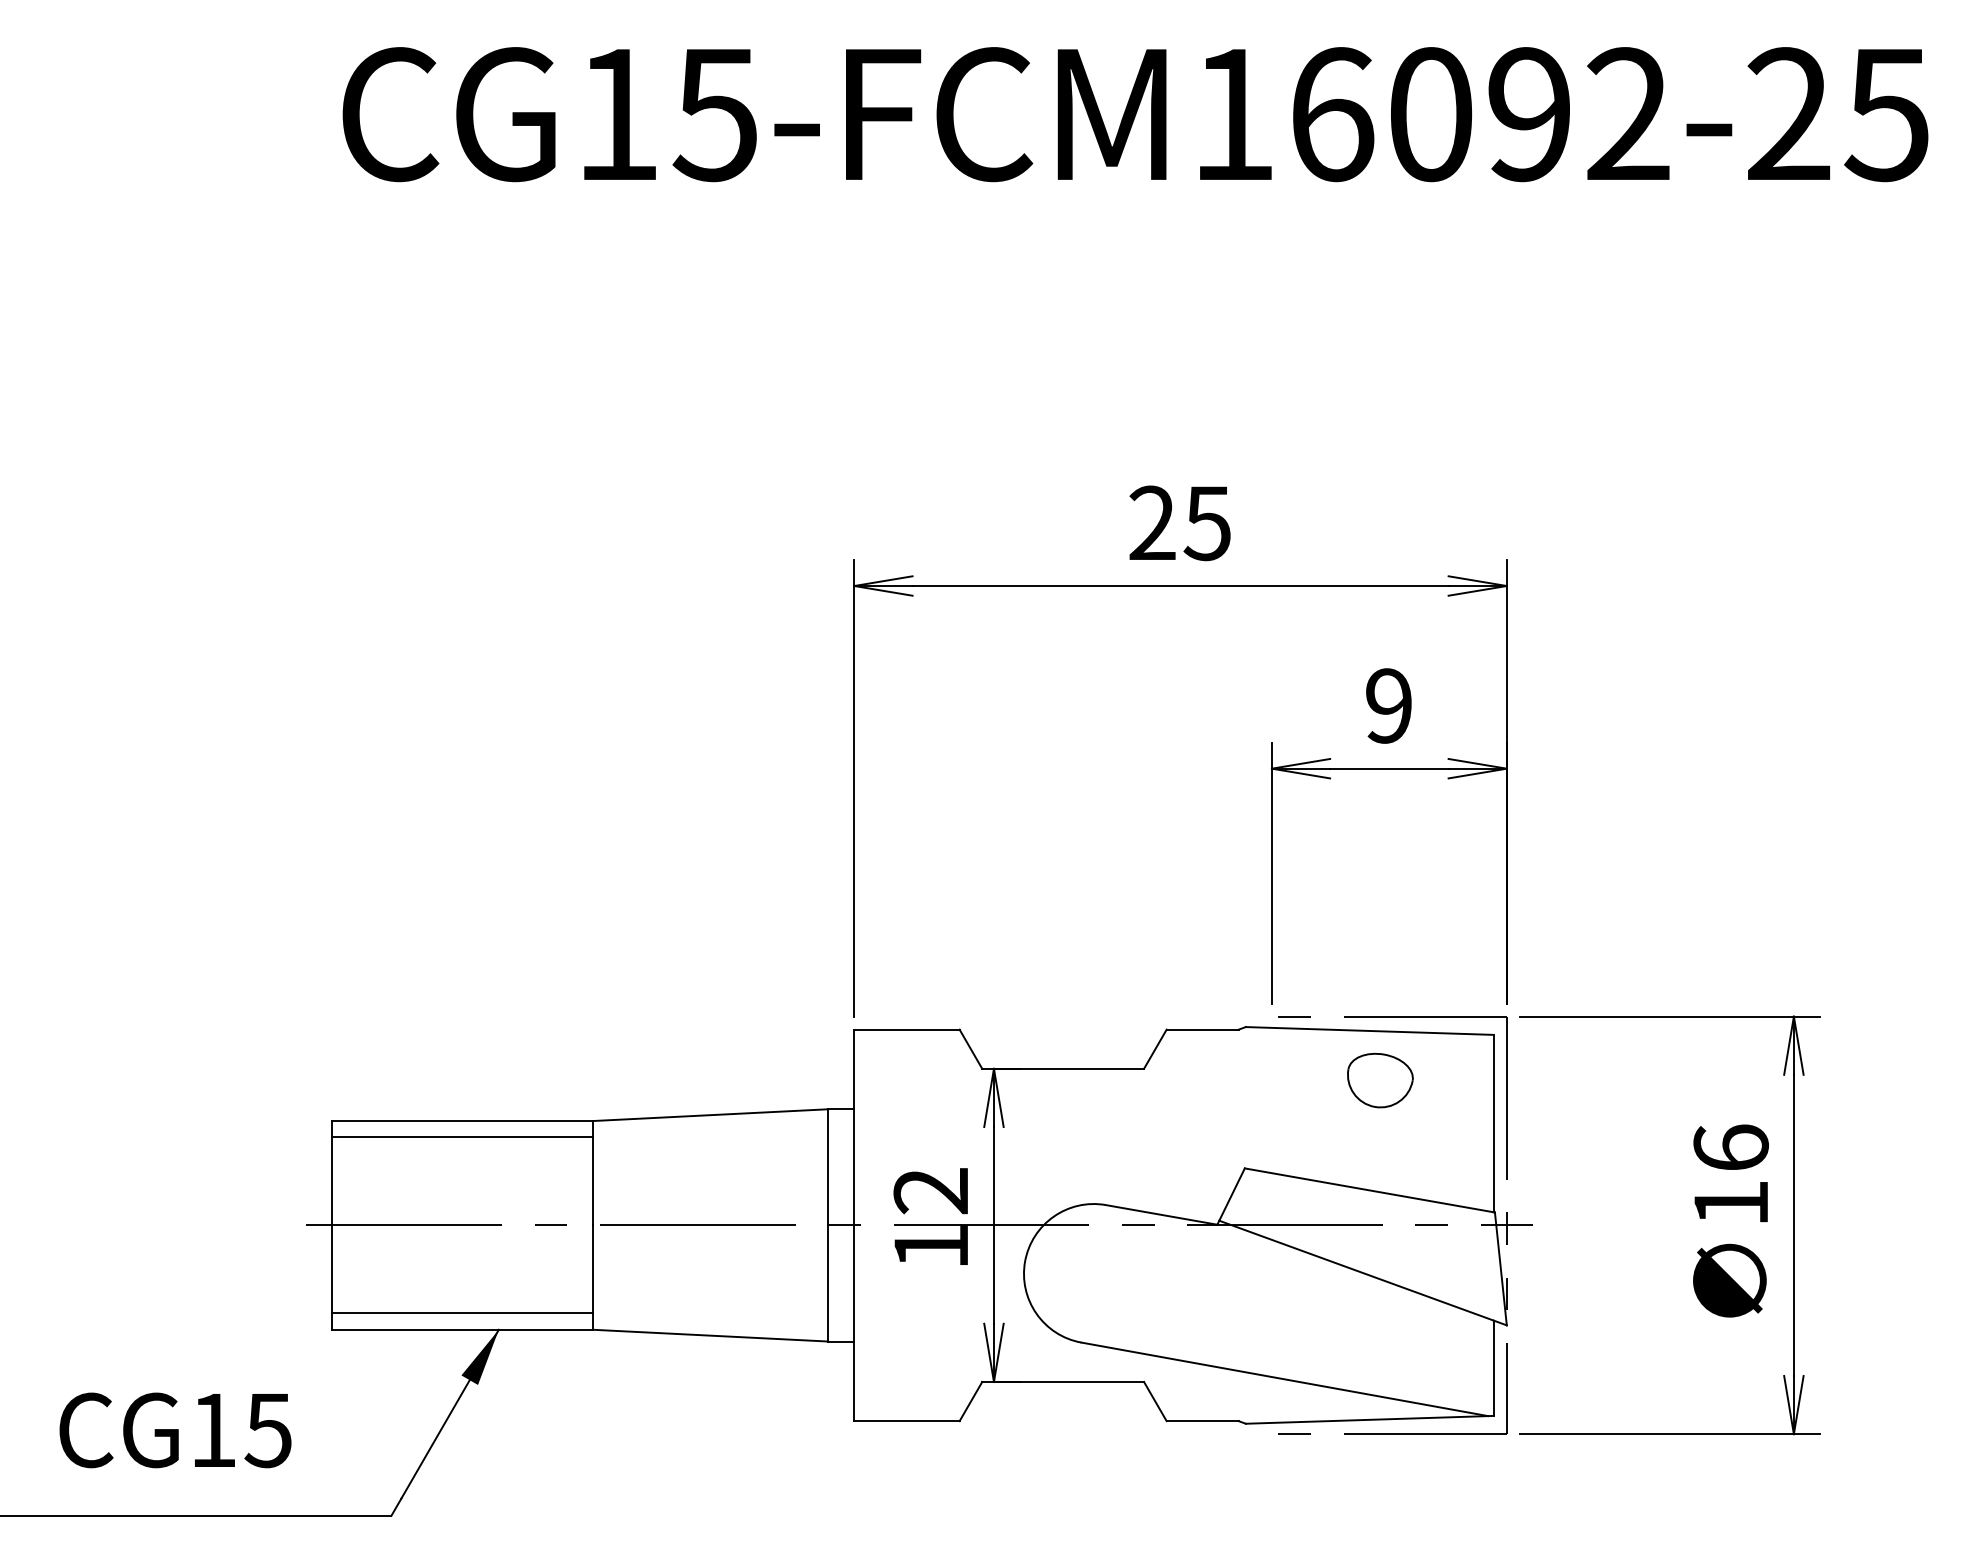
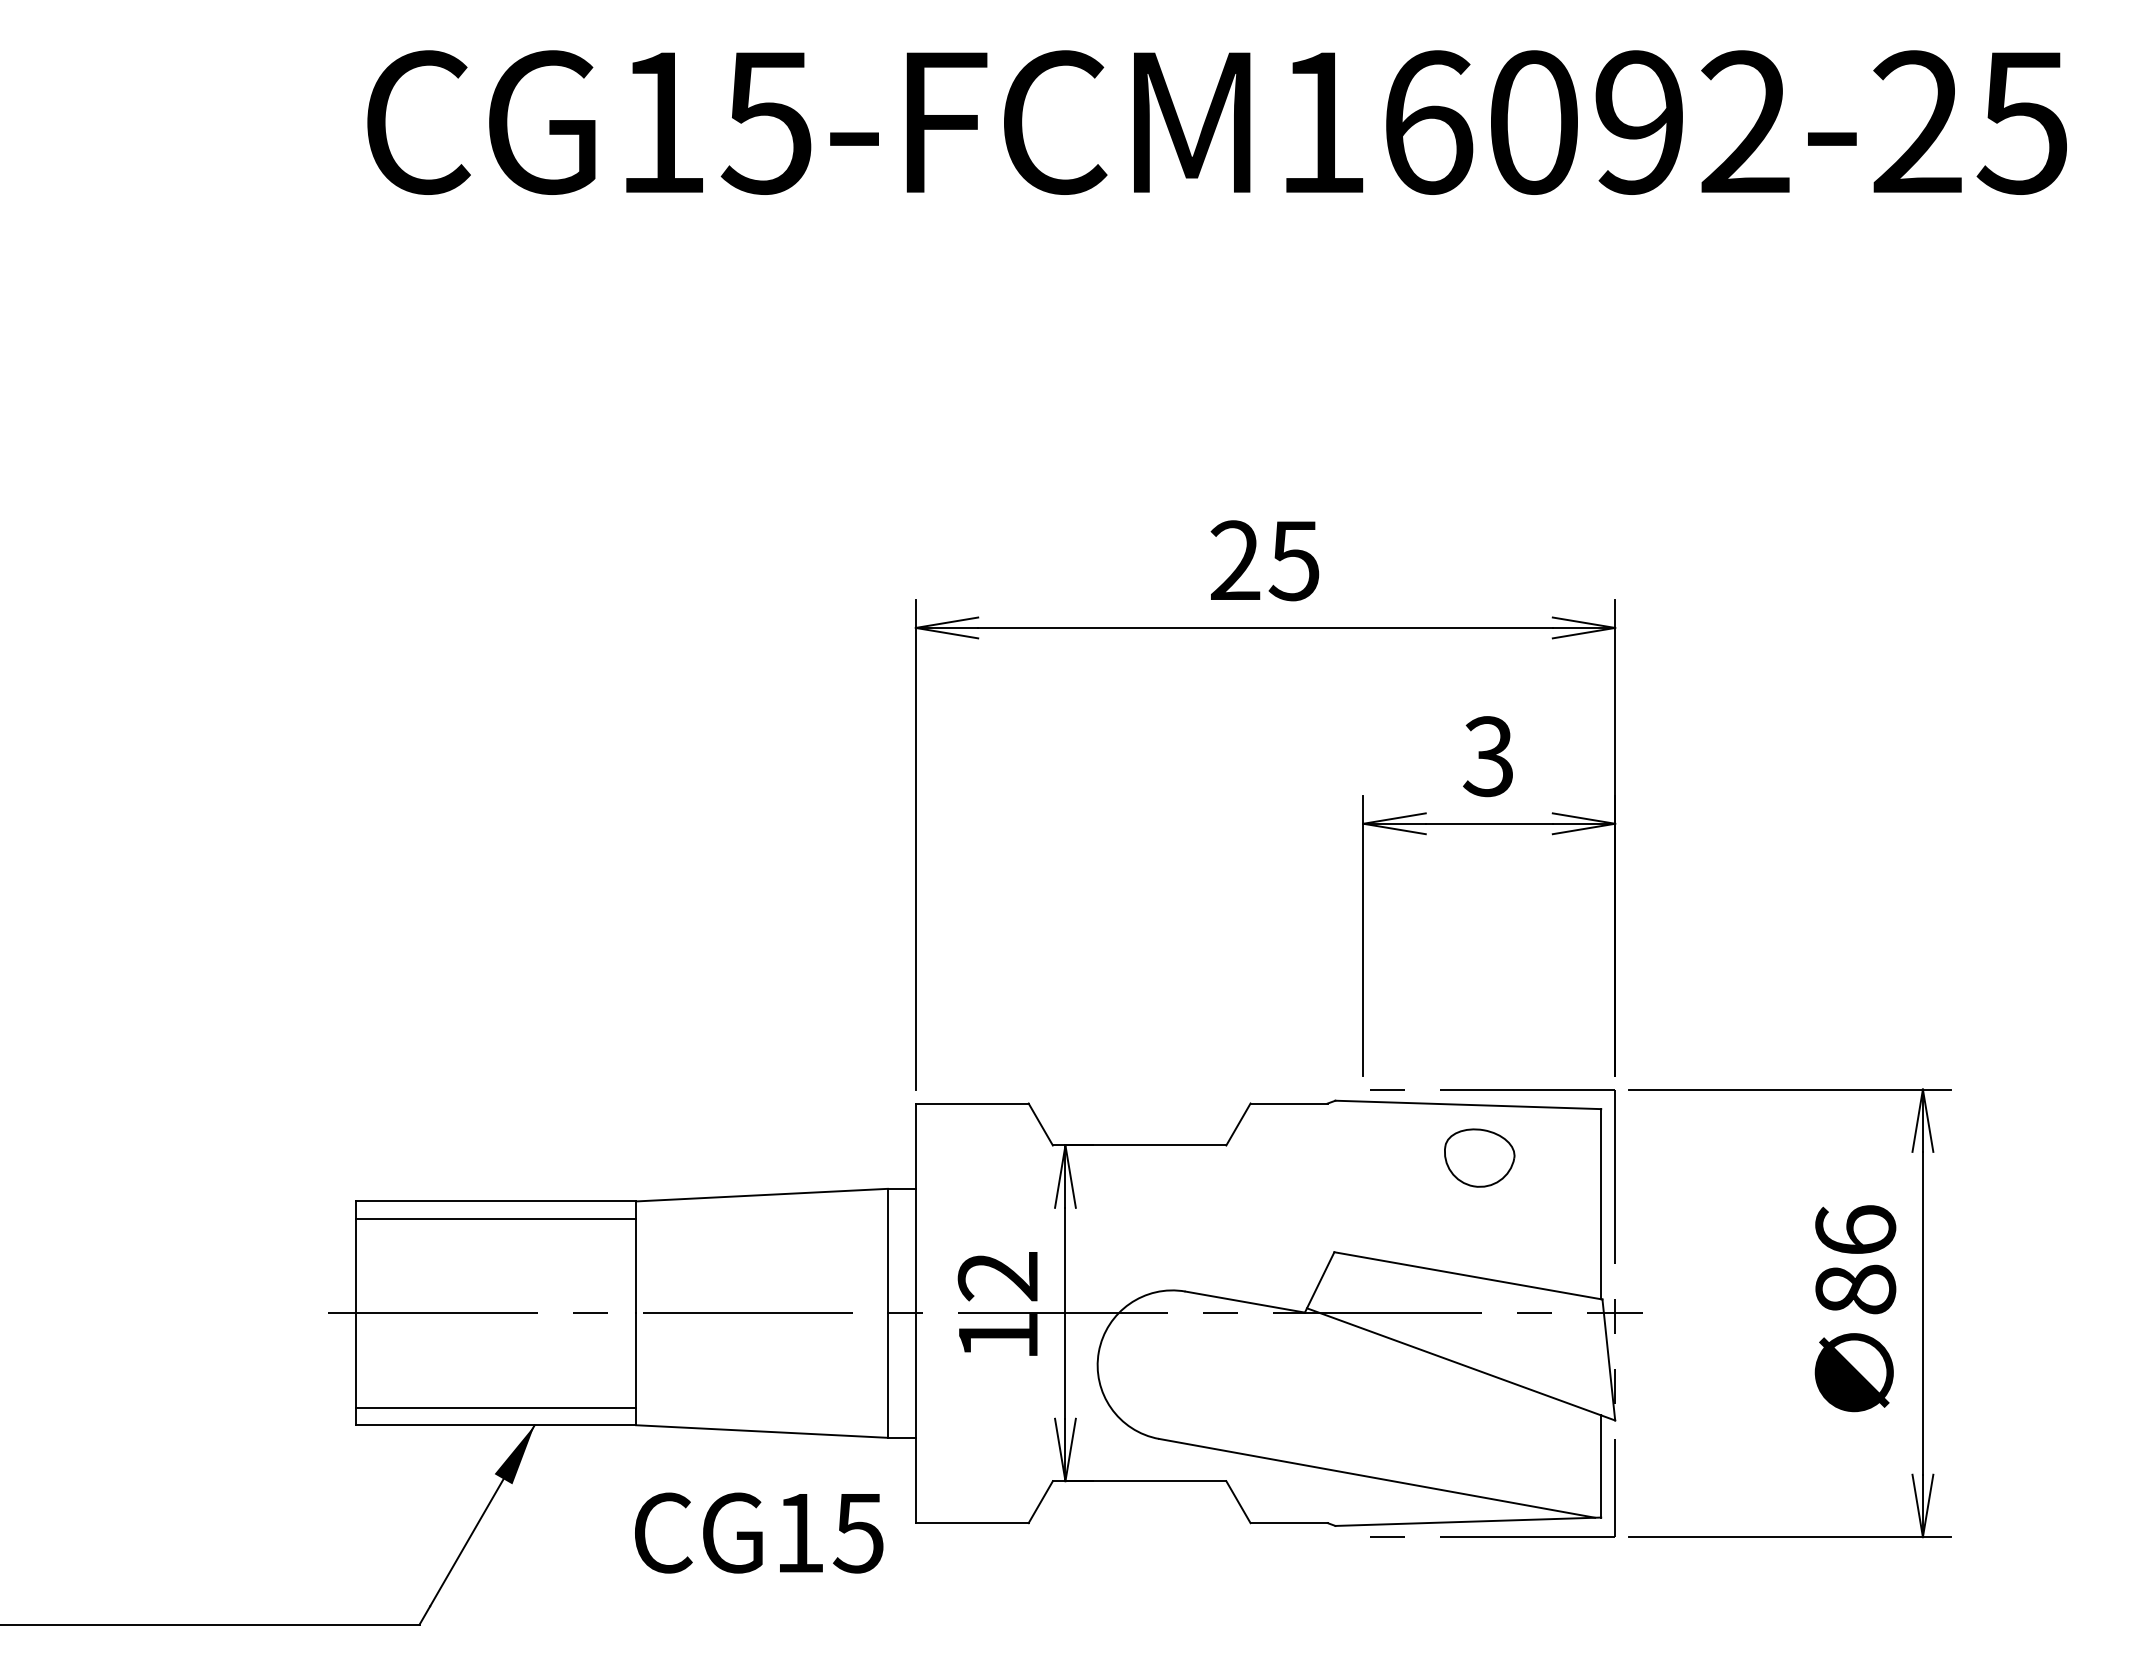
text: (1388, 705) -> (1488, 756), 9 -> 3
text: (1730, 1203) -> (1855, 1289), 16 -> 86
text: (175, 1429) -> (759, 1532), moved

